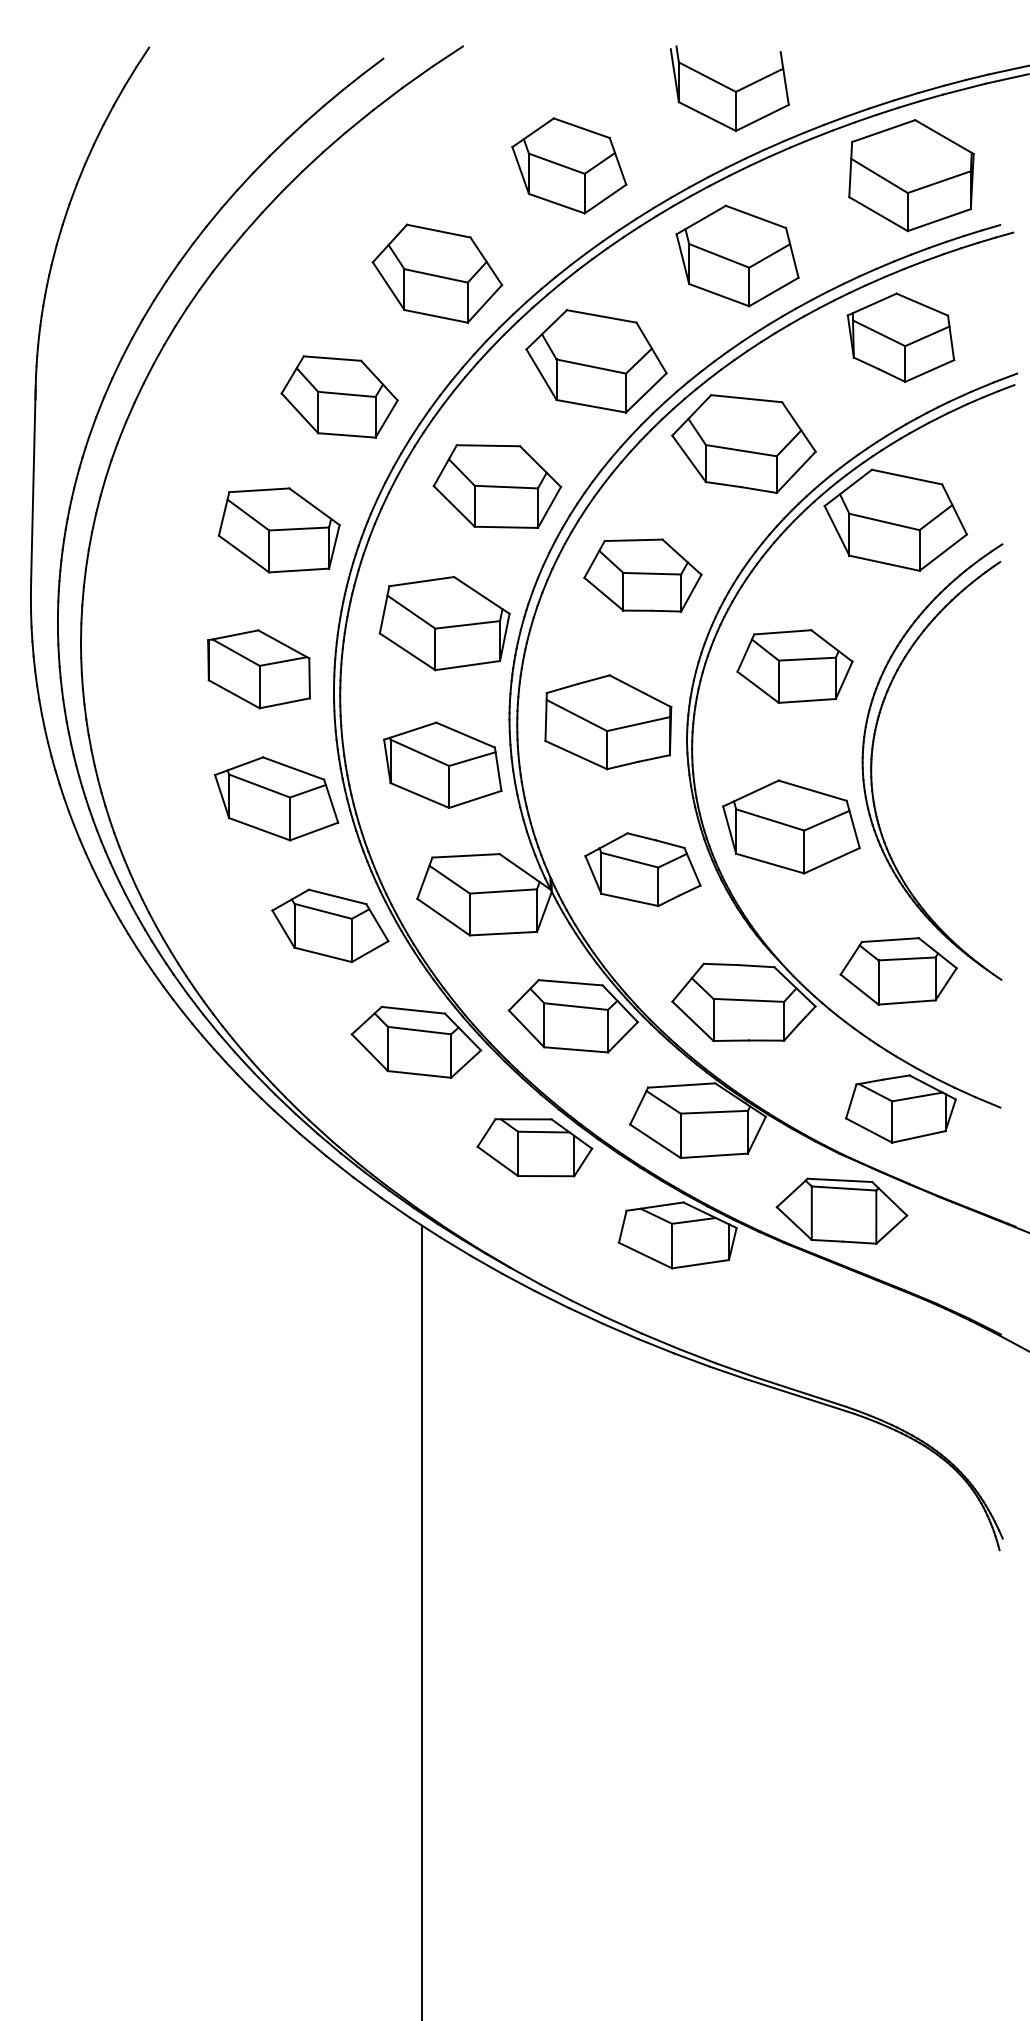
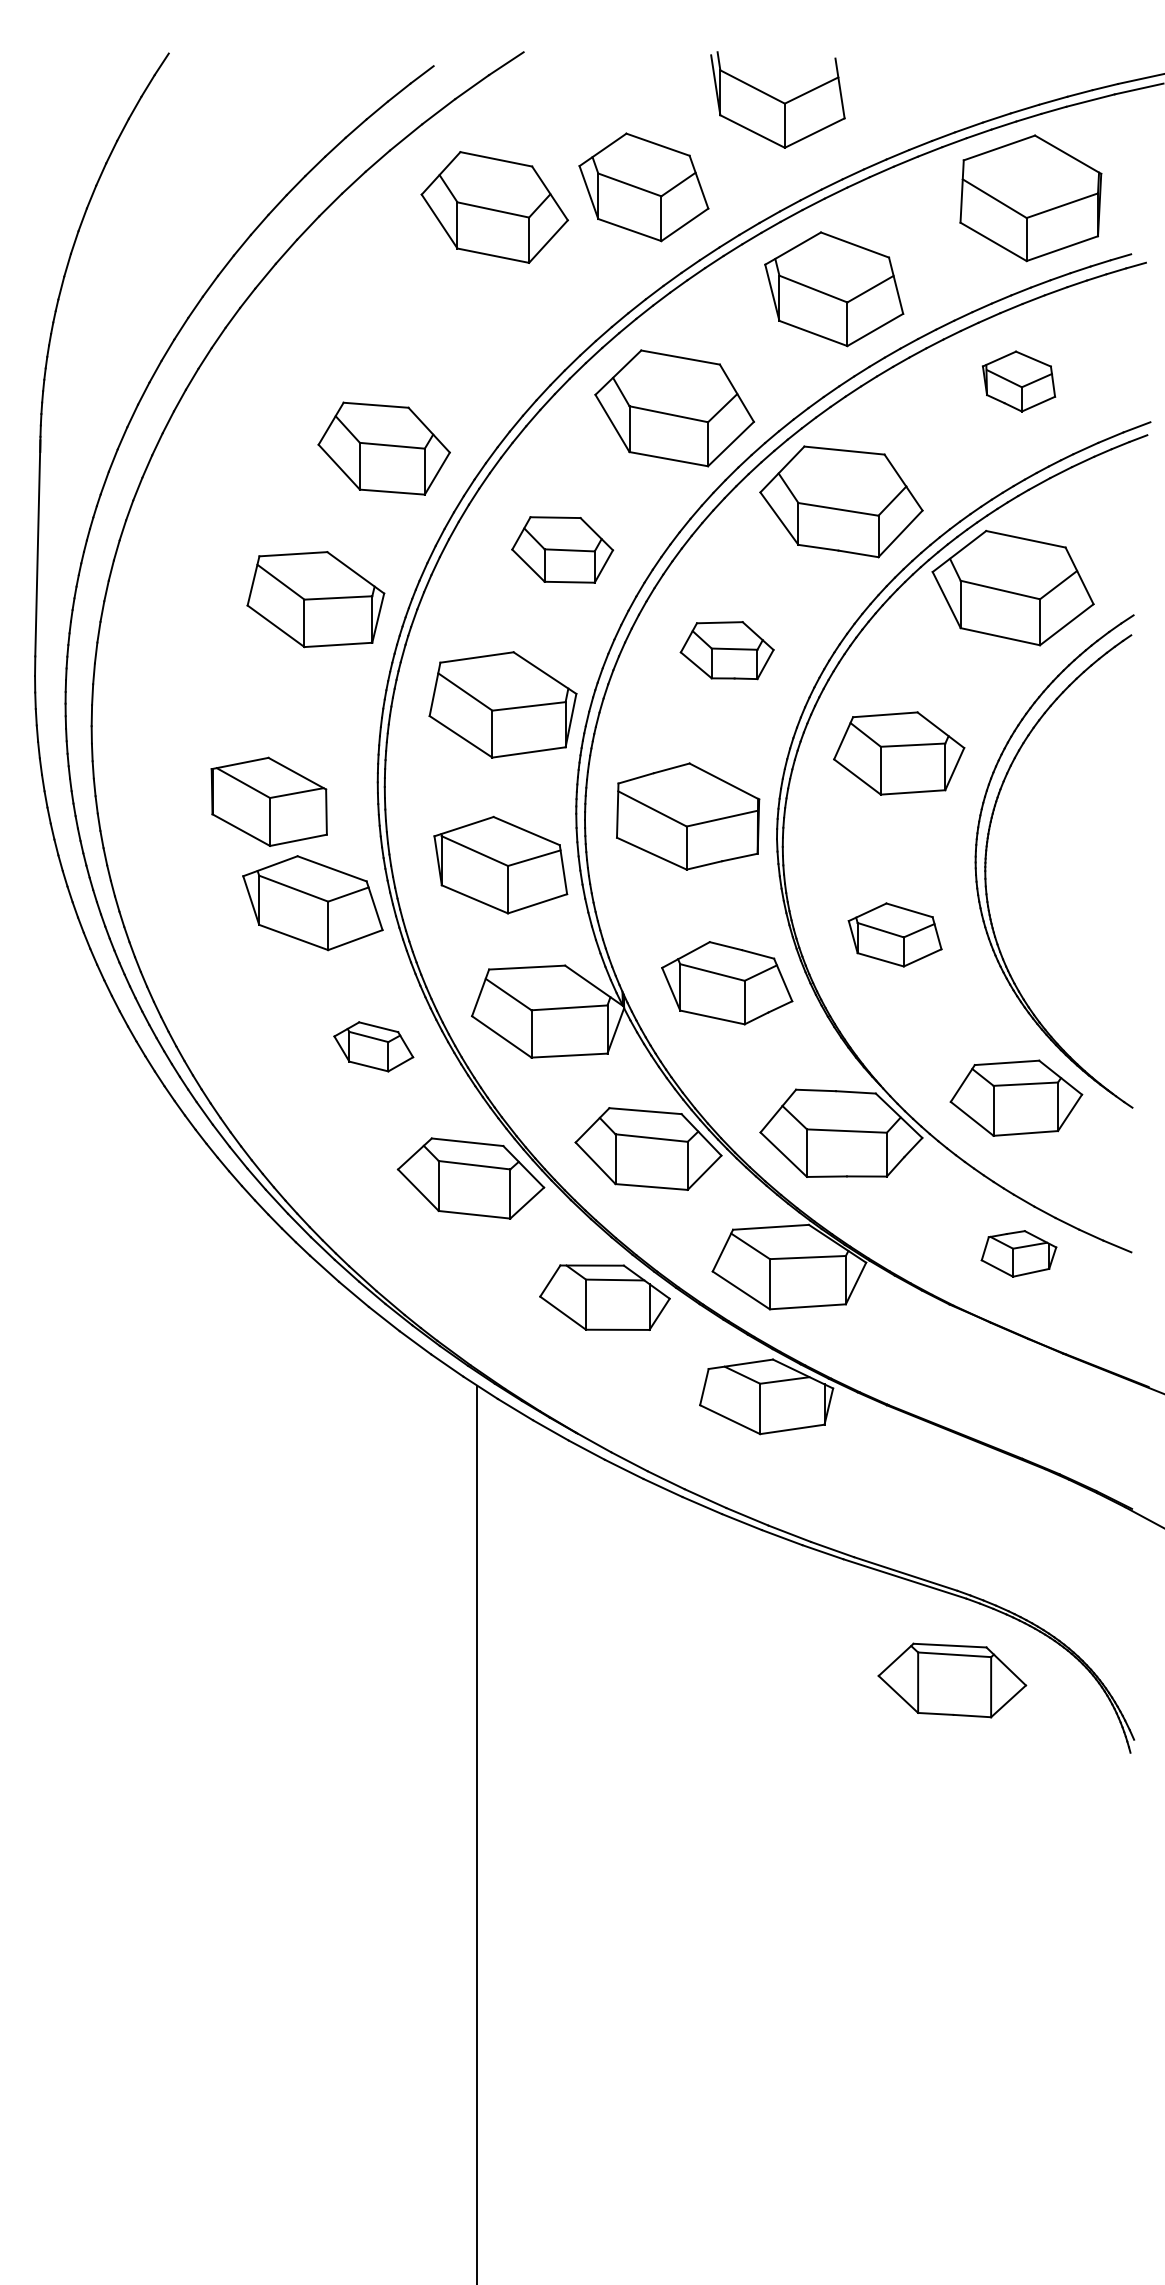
part: (729, 88) -> (777, 99), moved
part: (437, 273) -> (494, 207), moved
part: (900, 337) -> (1018, 381), size x0.6
part: (497, 486) -> (562, 549), size x0.7
part: (642, 575) -> (726, 650), size x0.7
part: (258, 669) -> (268, 802), moved
part: (791, 826) -> (895, 934), size x0.6
part: (330, 925) -> (373, 1046), size x0.6
part: (900, 1108) -> (1018, 1253), size x0.6
part: (841, 1210) -> (951, 1679), moved

